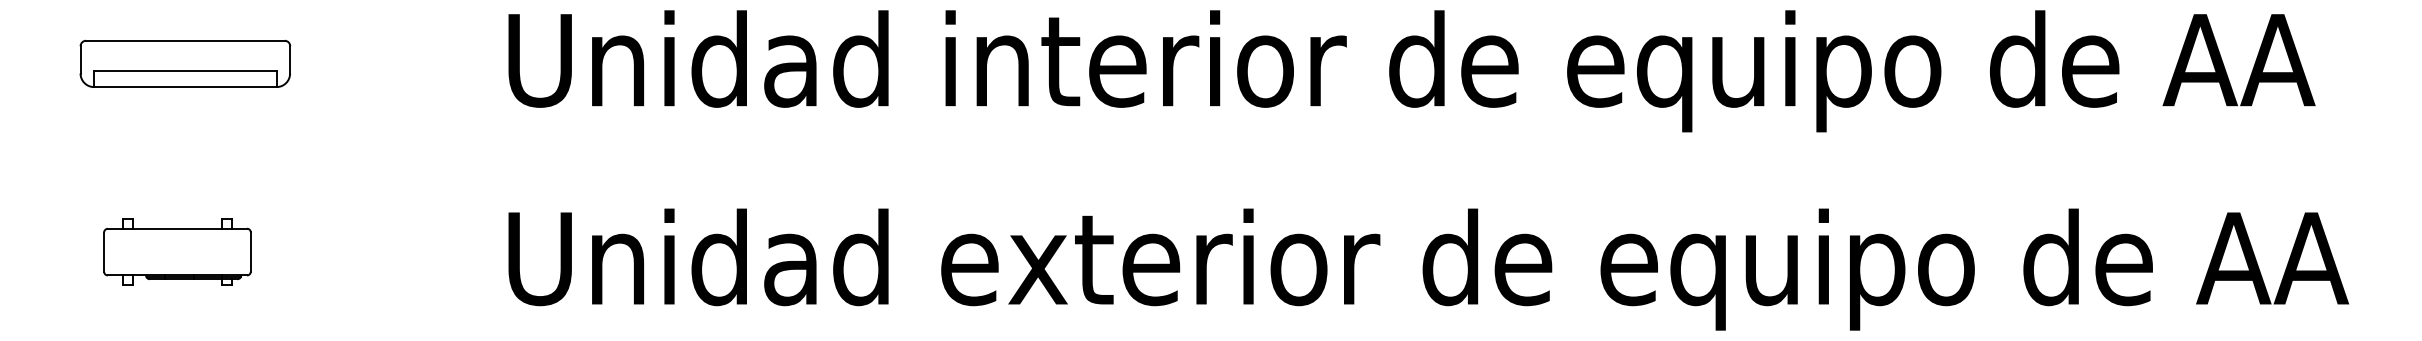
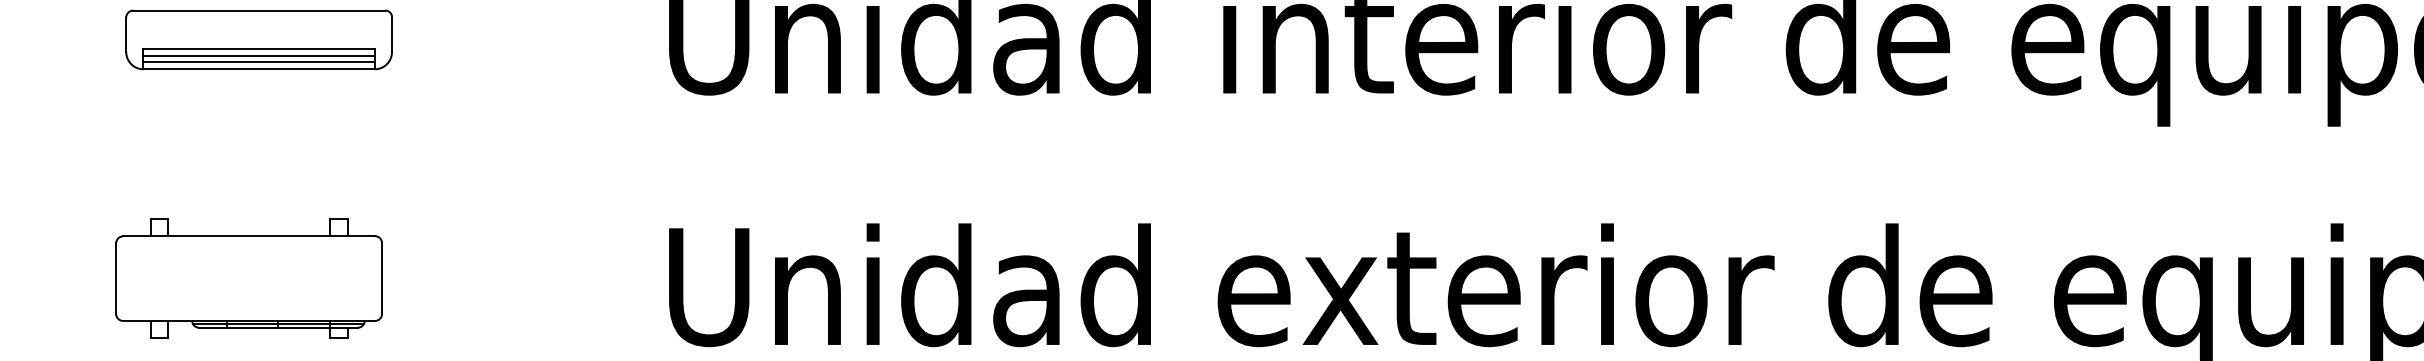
line: (185, 76) -> (259, 55), added
line: (185, 81) -> (259, 62), added
part: (177, 251) -> (249, 277), size x1.43

